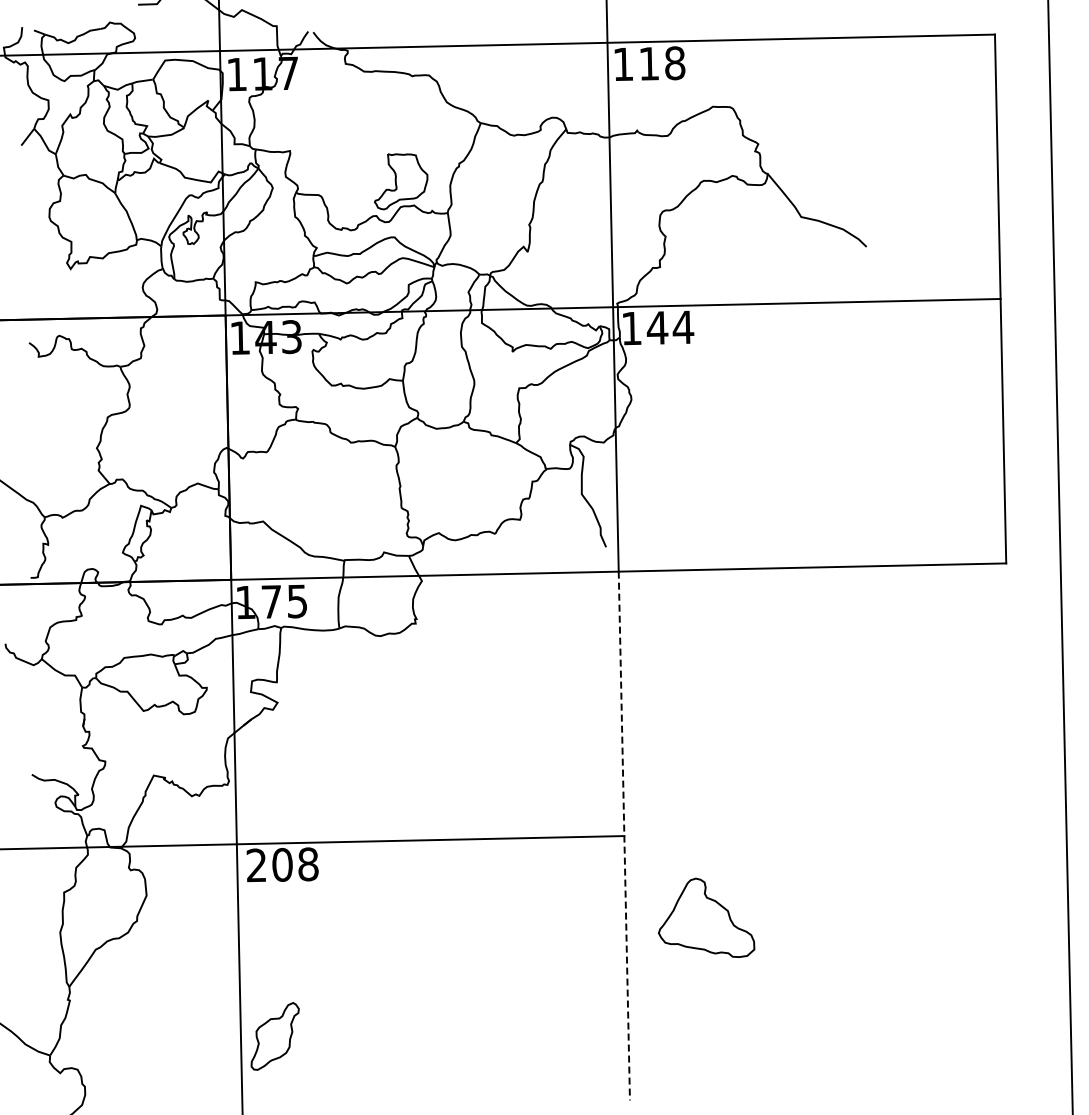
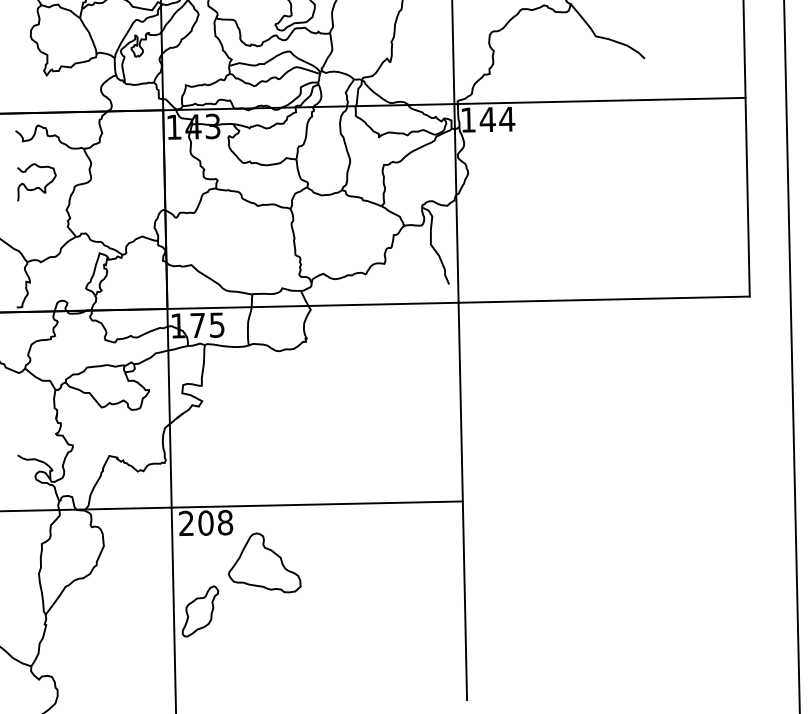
part: (58, 417) -> (37, 186), added
line: (624, 836) -> (462, 501), dashed -> solid
part: (706, 917) -> (264, 562), moved
part: (274, 1036) -> (199, 611), moved

